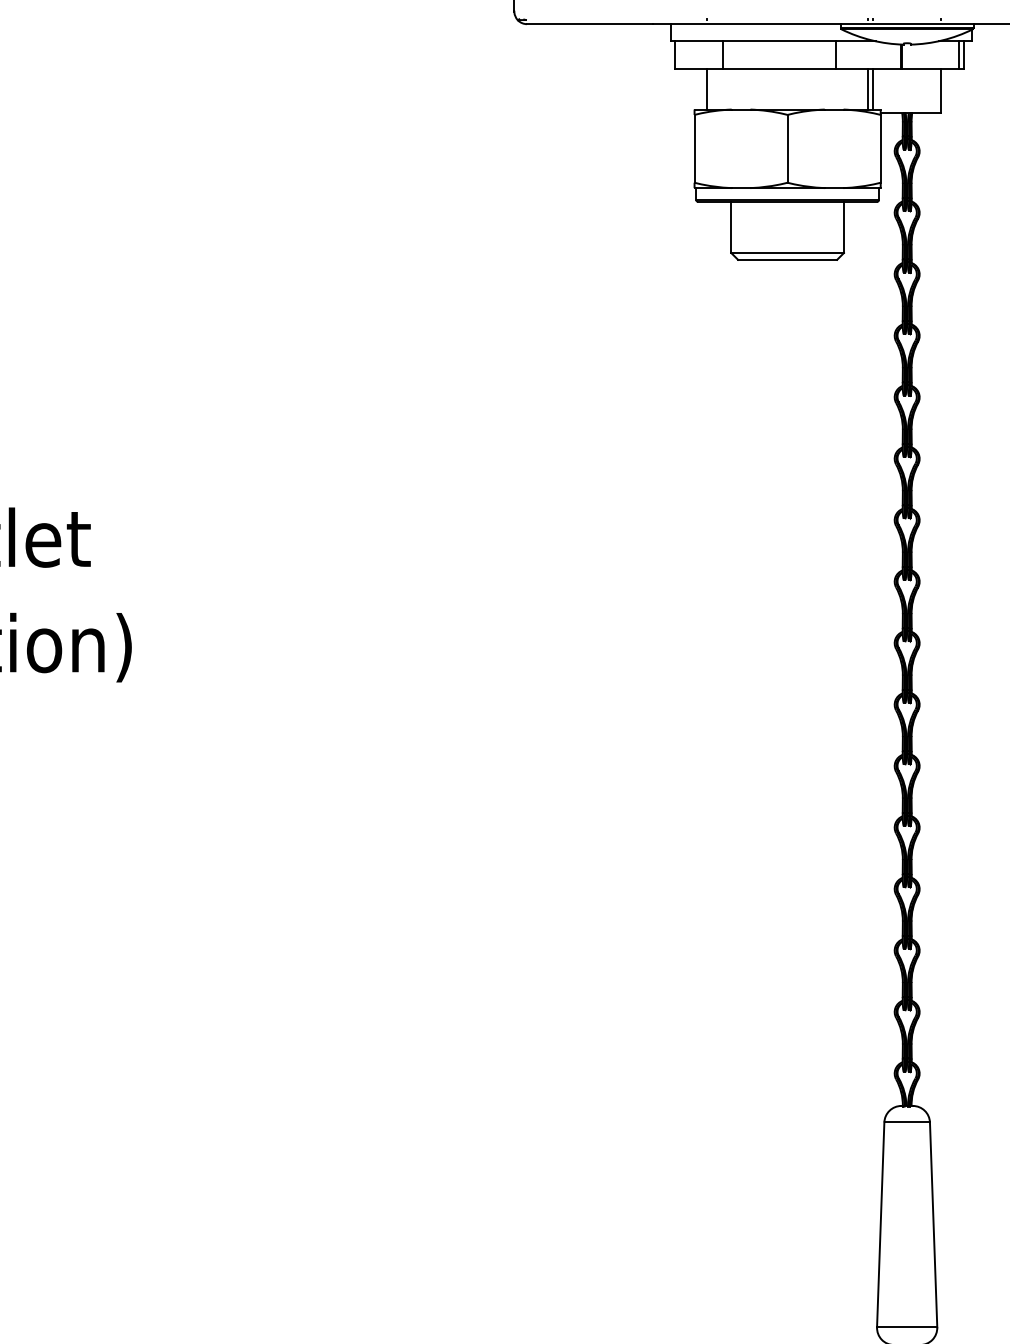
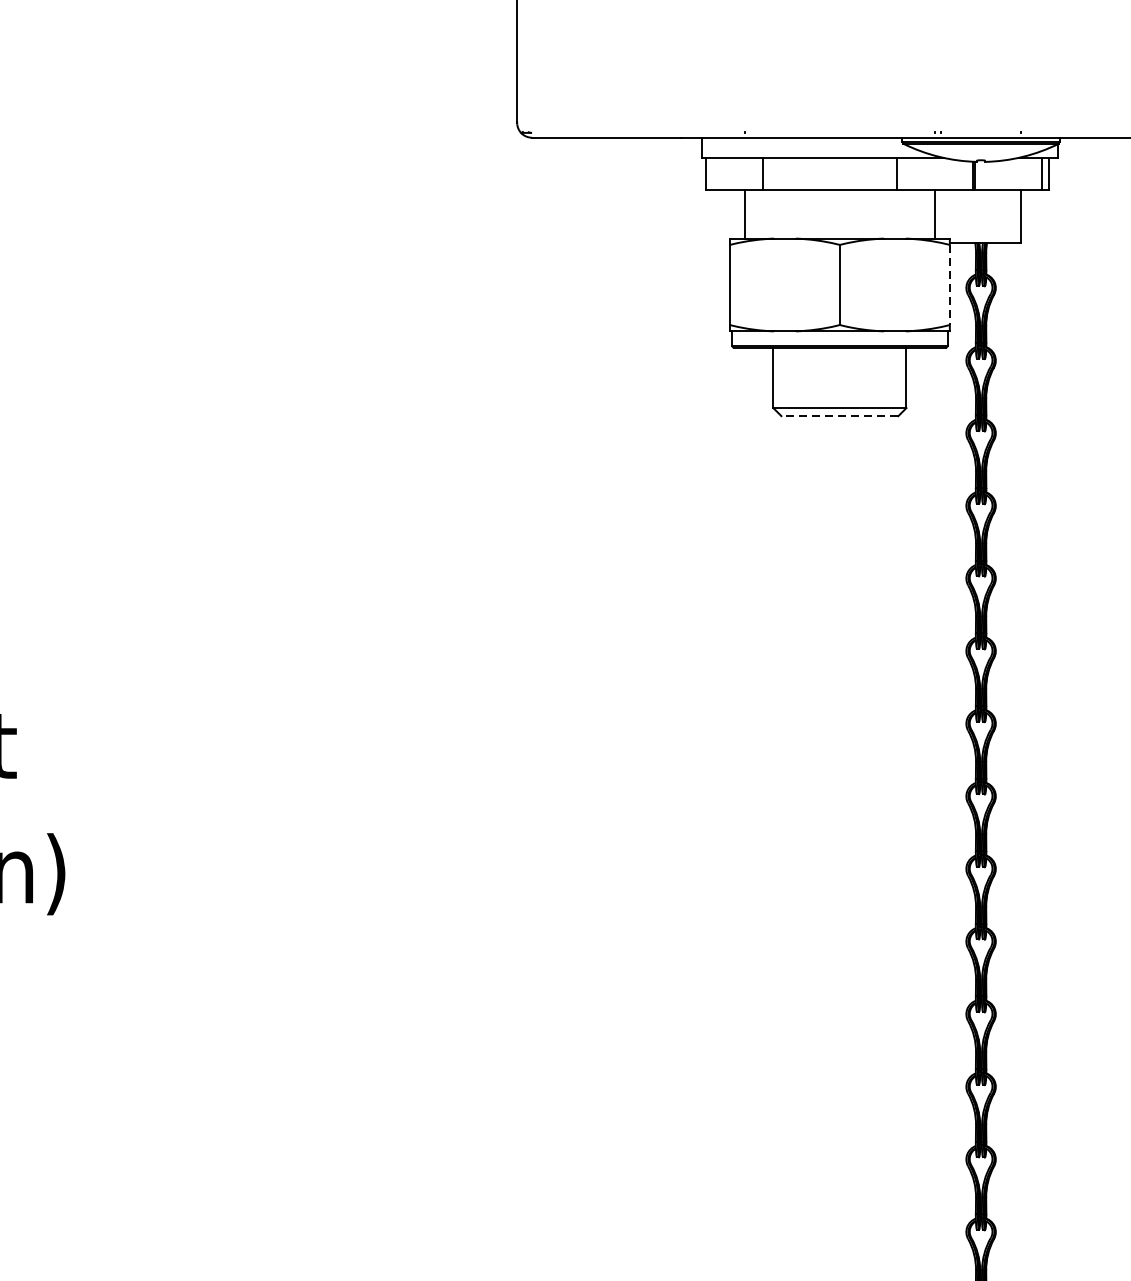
line: (873, 88) -> (941, 213), removed
line: (880, 148) -> (949, 284), solid -> dashed
line: (787, 259) -> (839, 415), solid -> dashed

